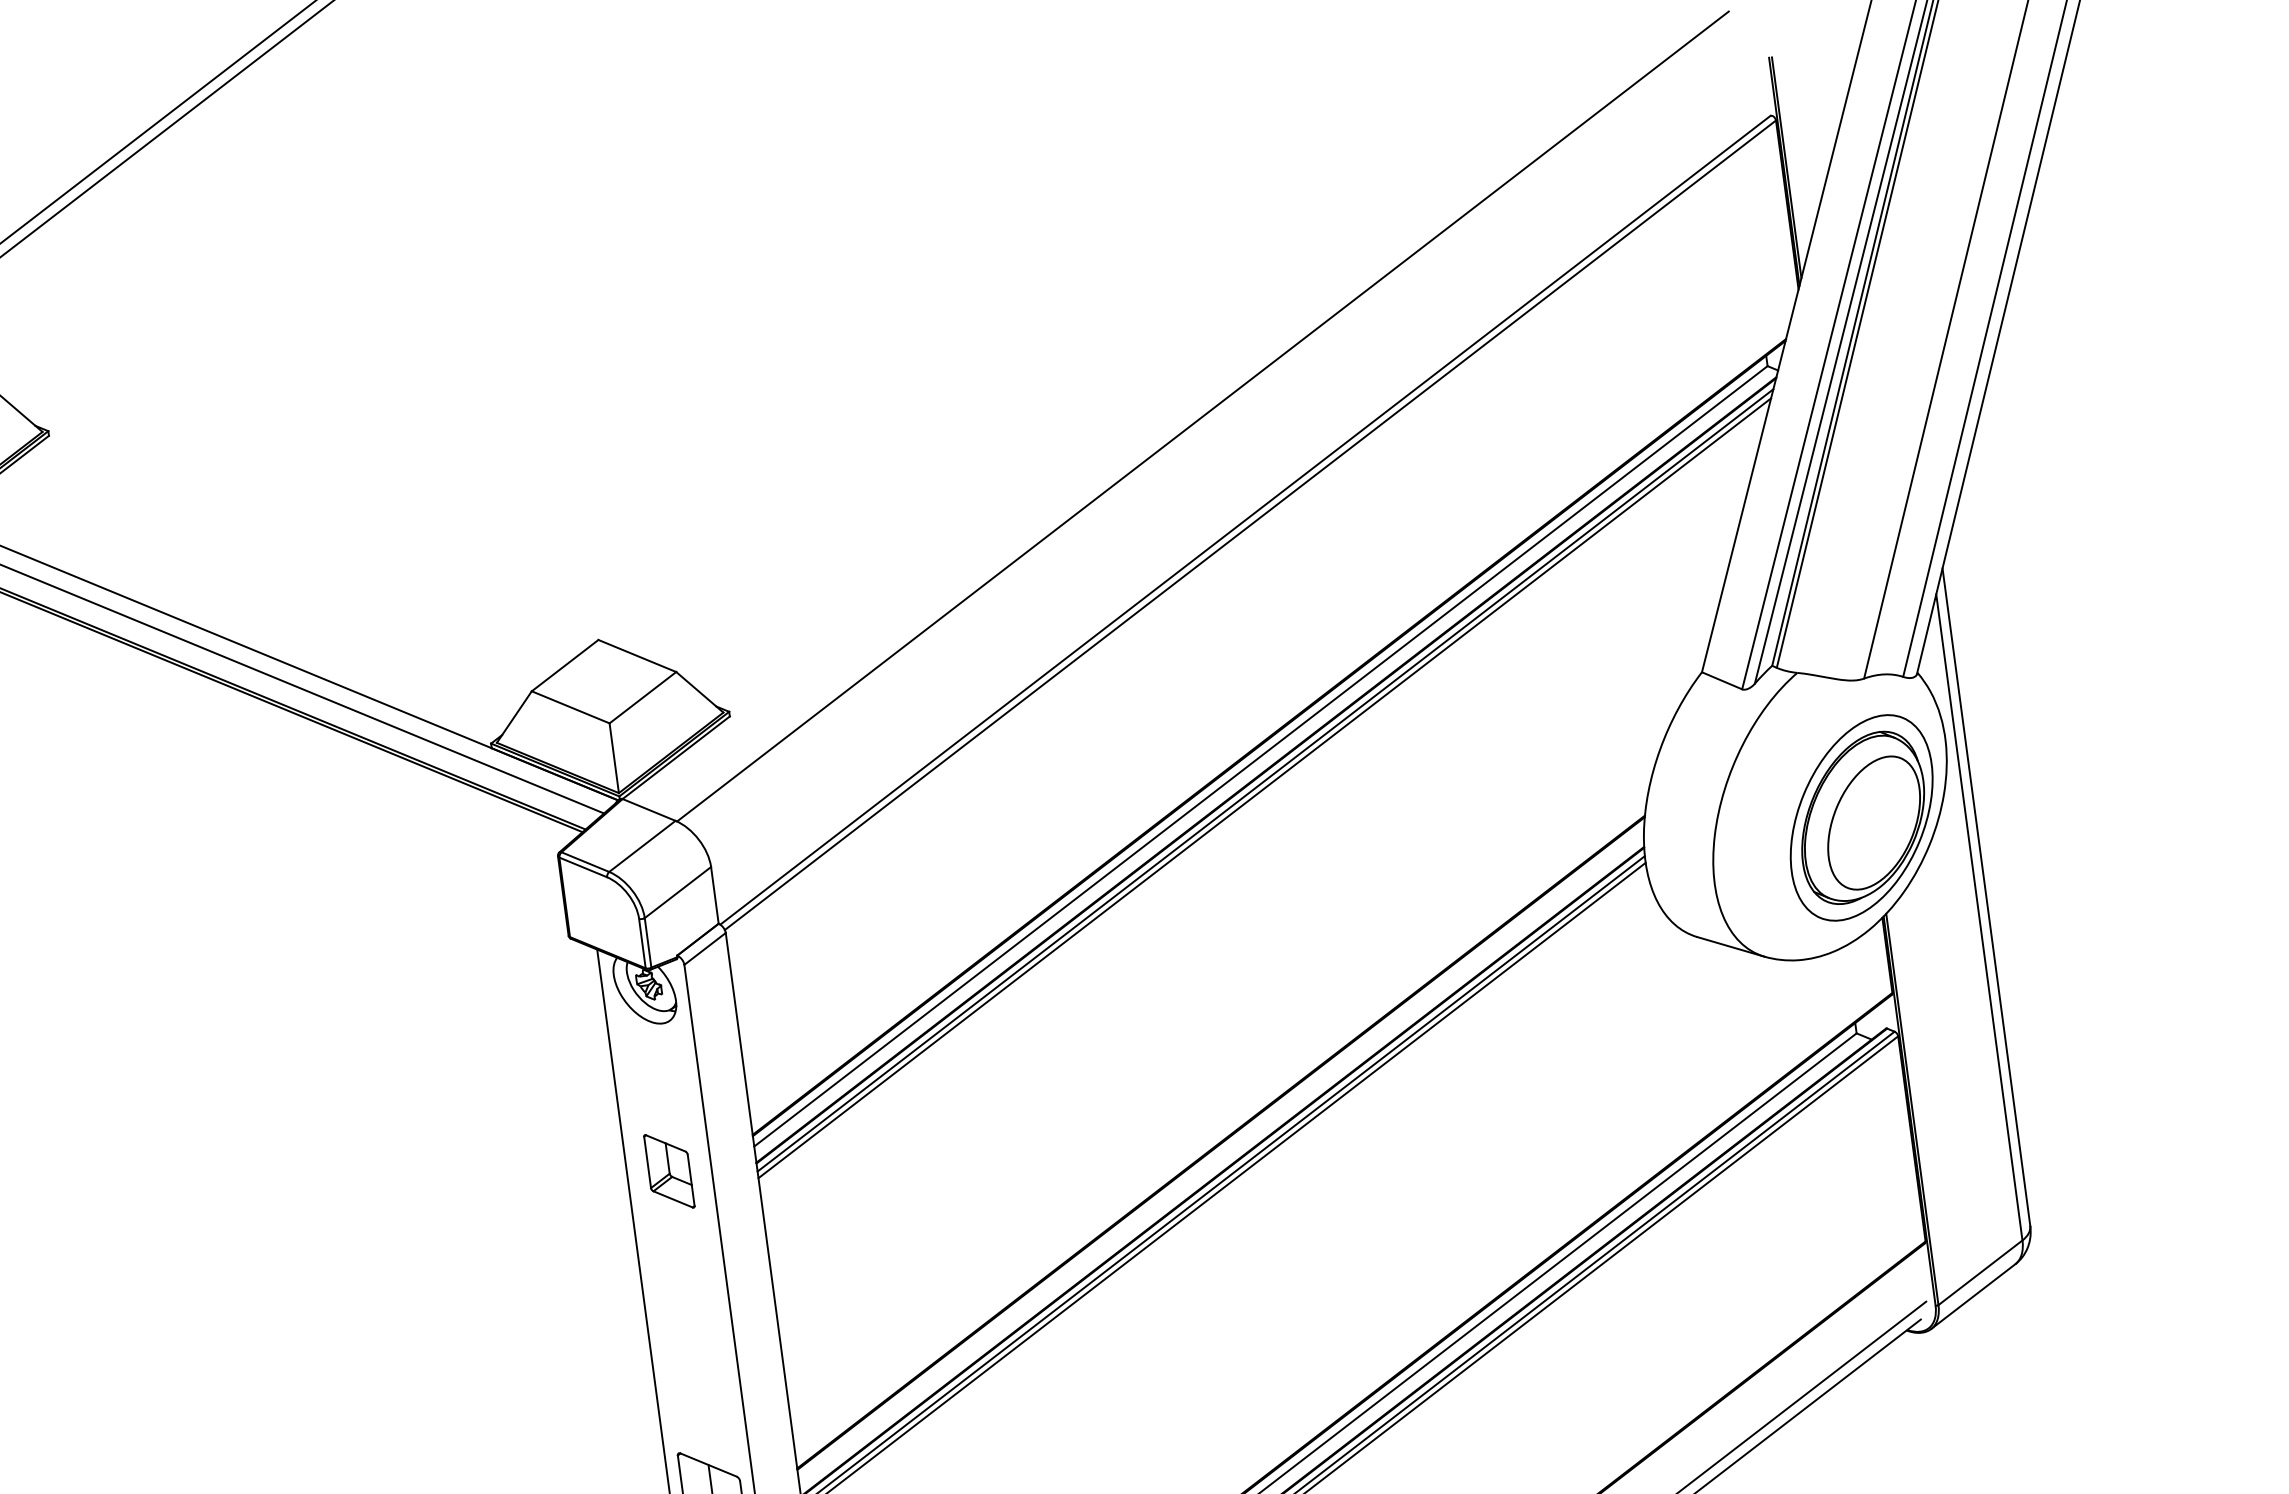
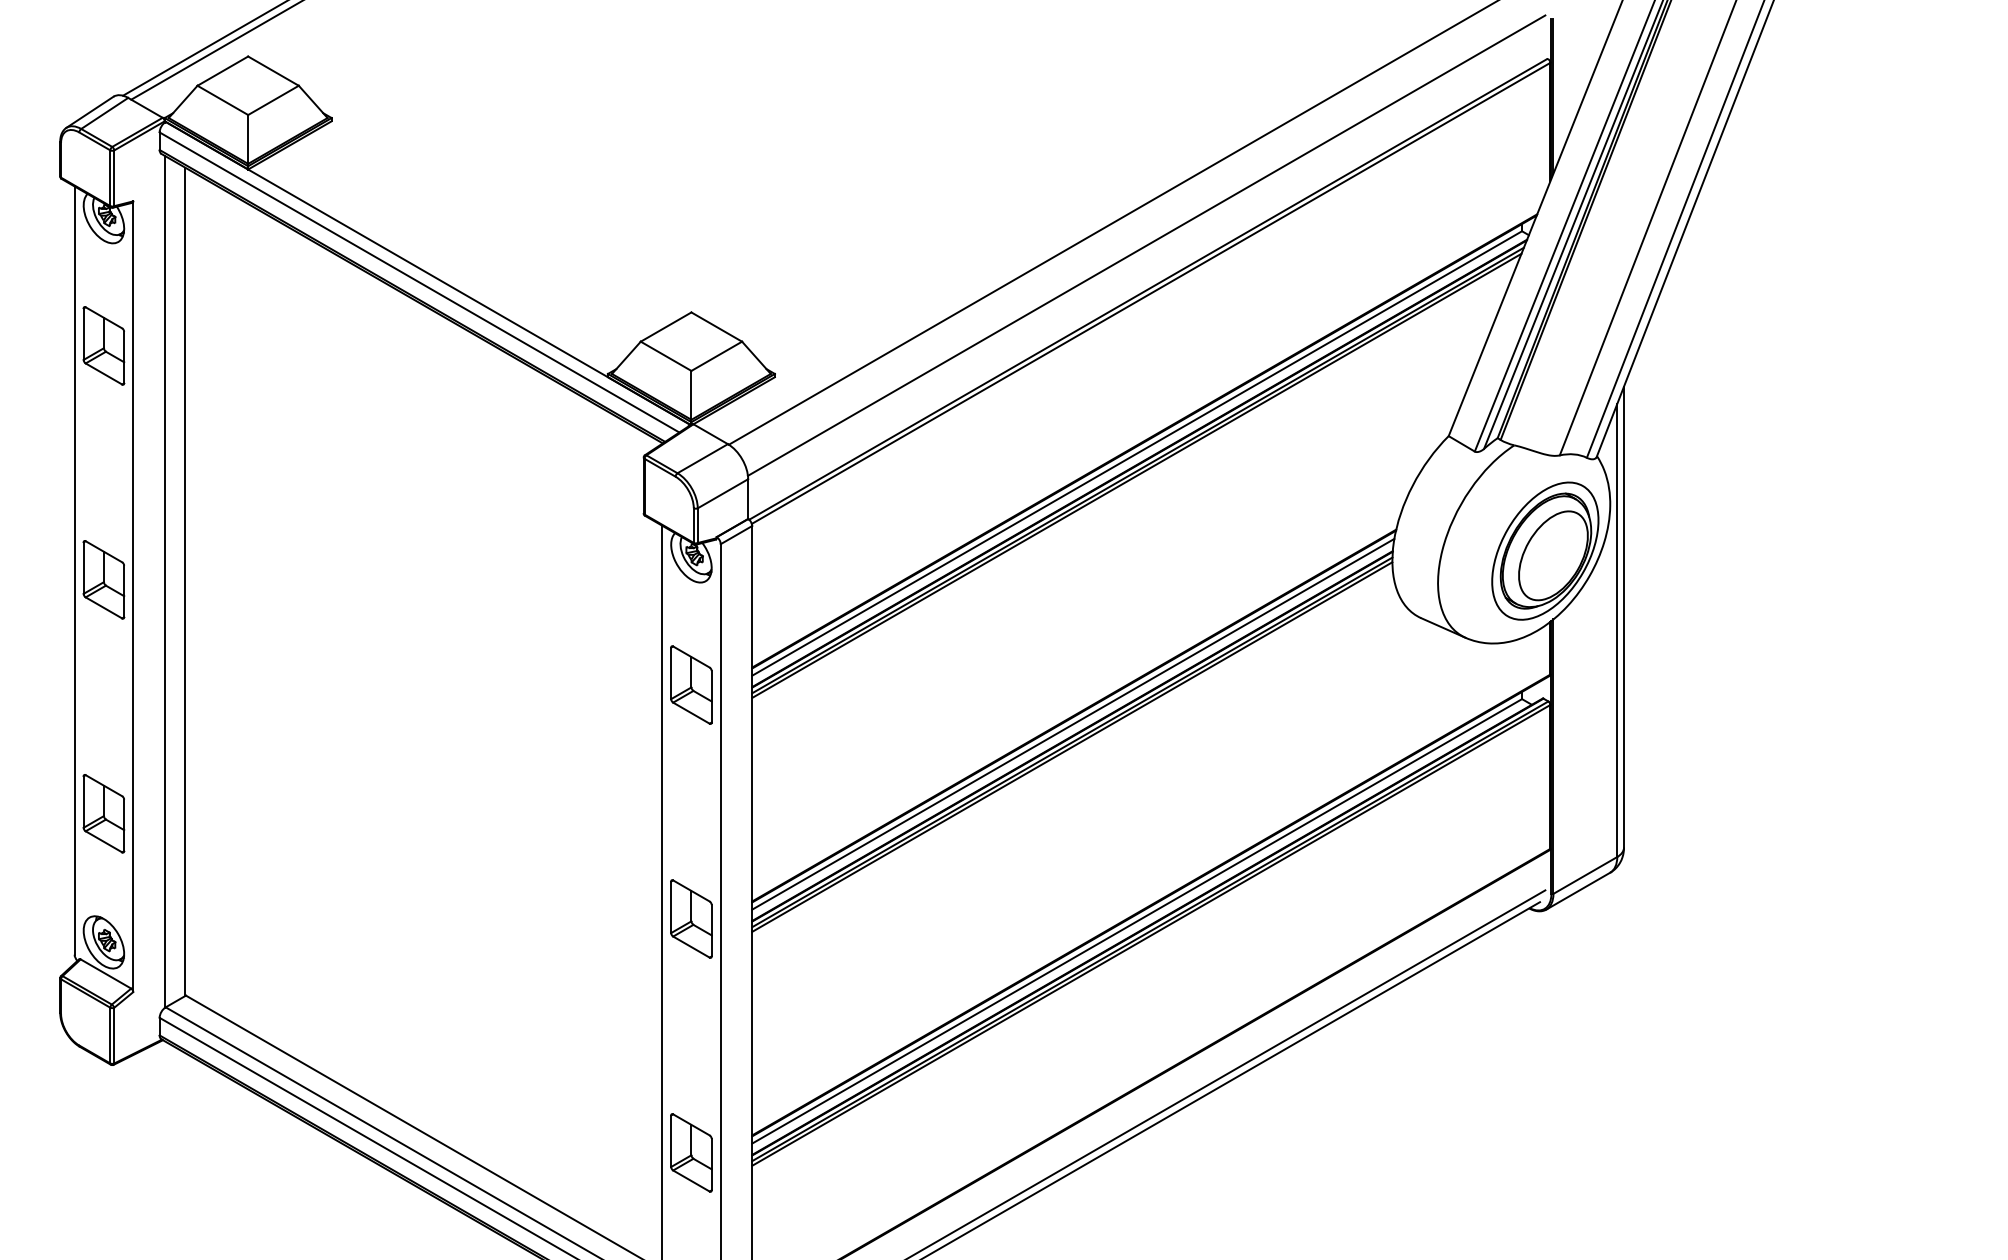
line: (1234, 457) -> (1146, 245), added
line: (1221, 1153) -> (1073, 723), added
part: (669, 1170) -> (691, 684), size x1.43

